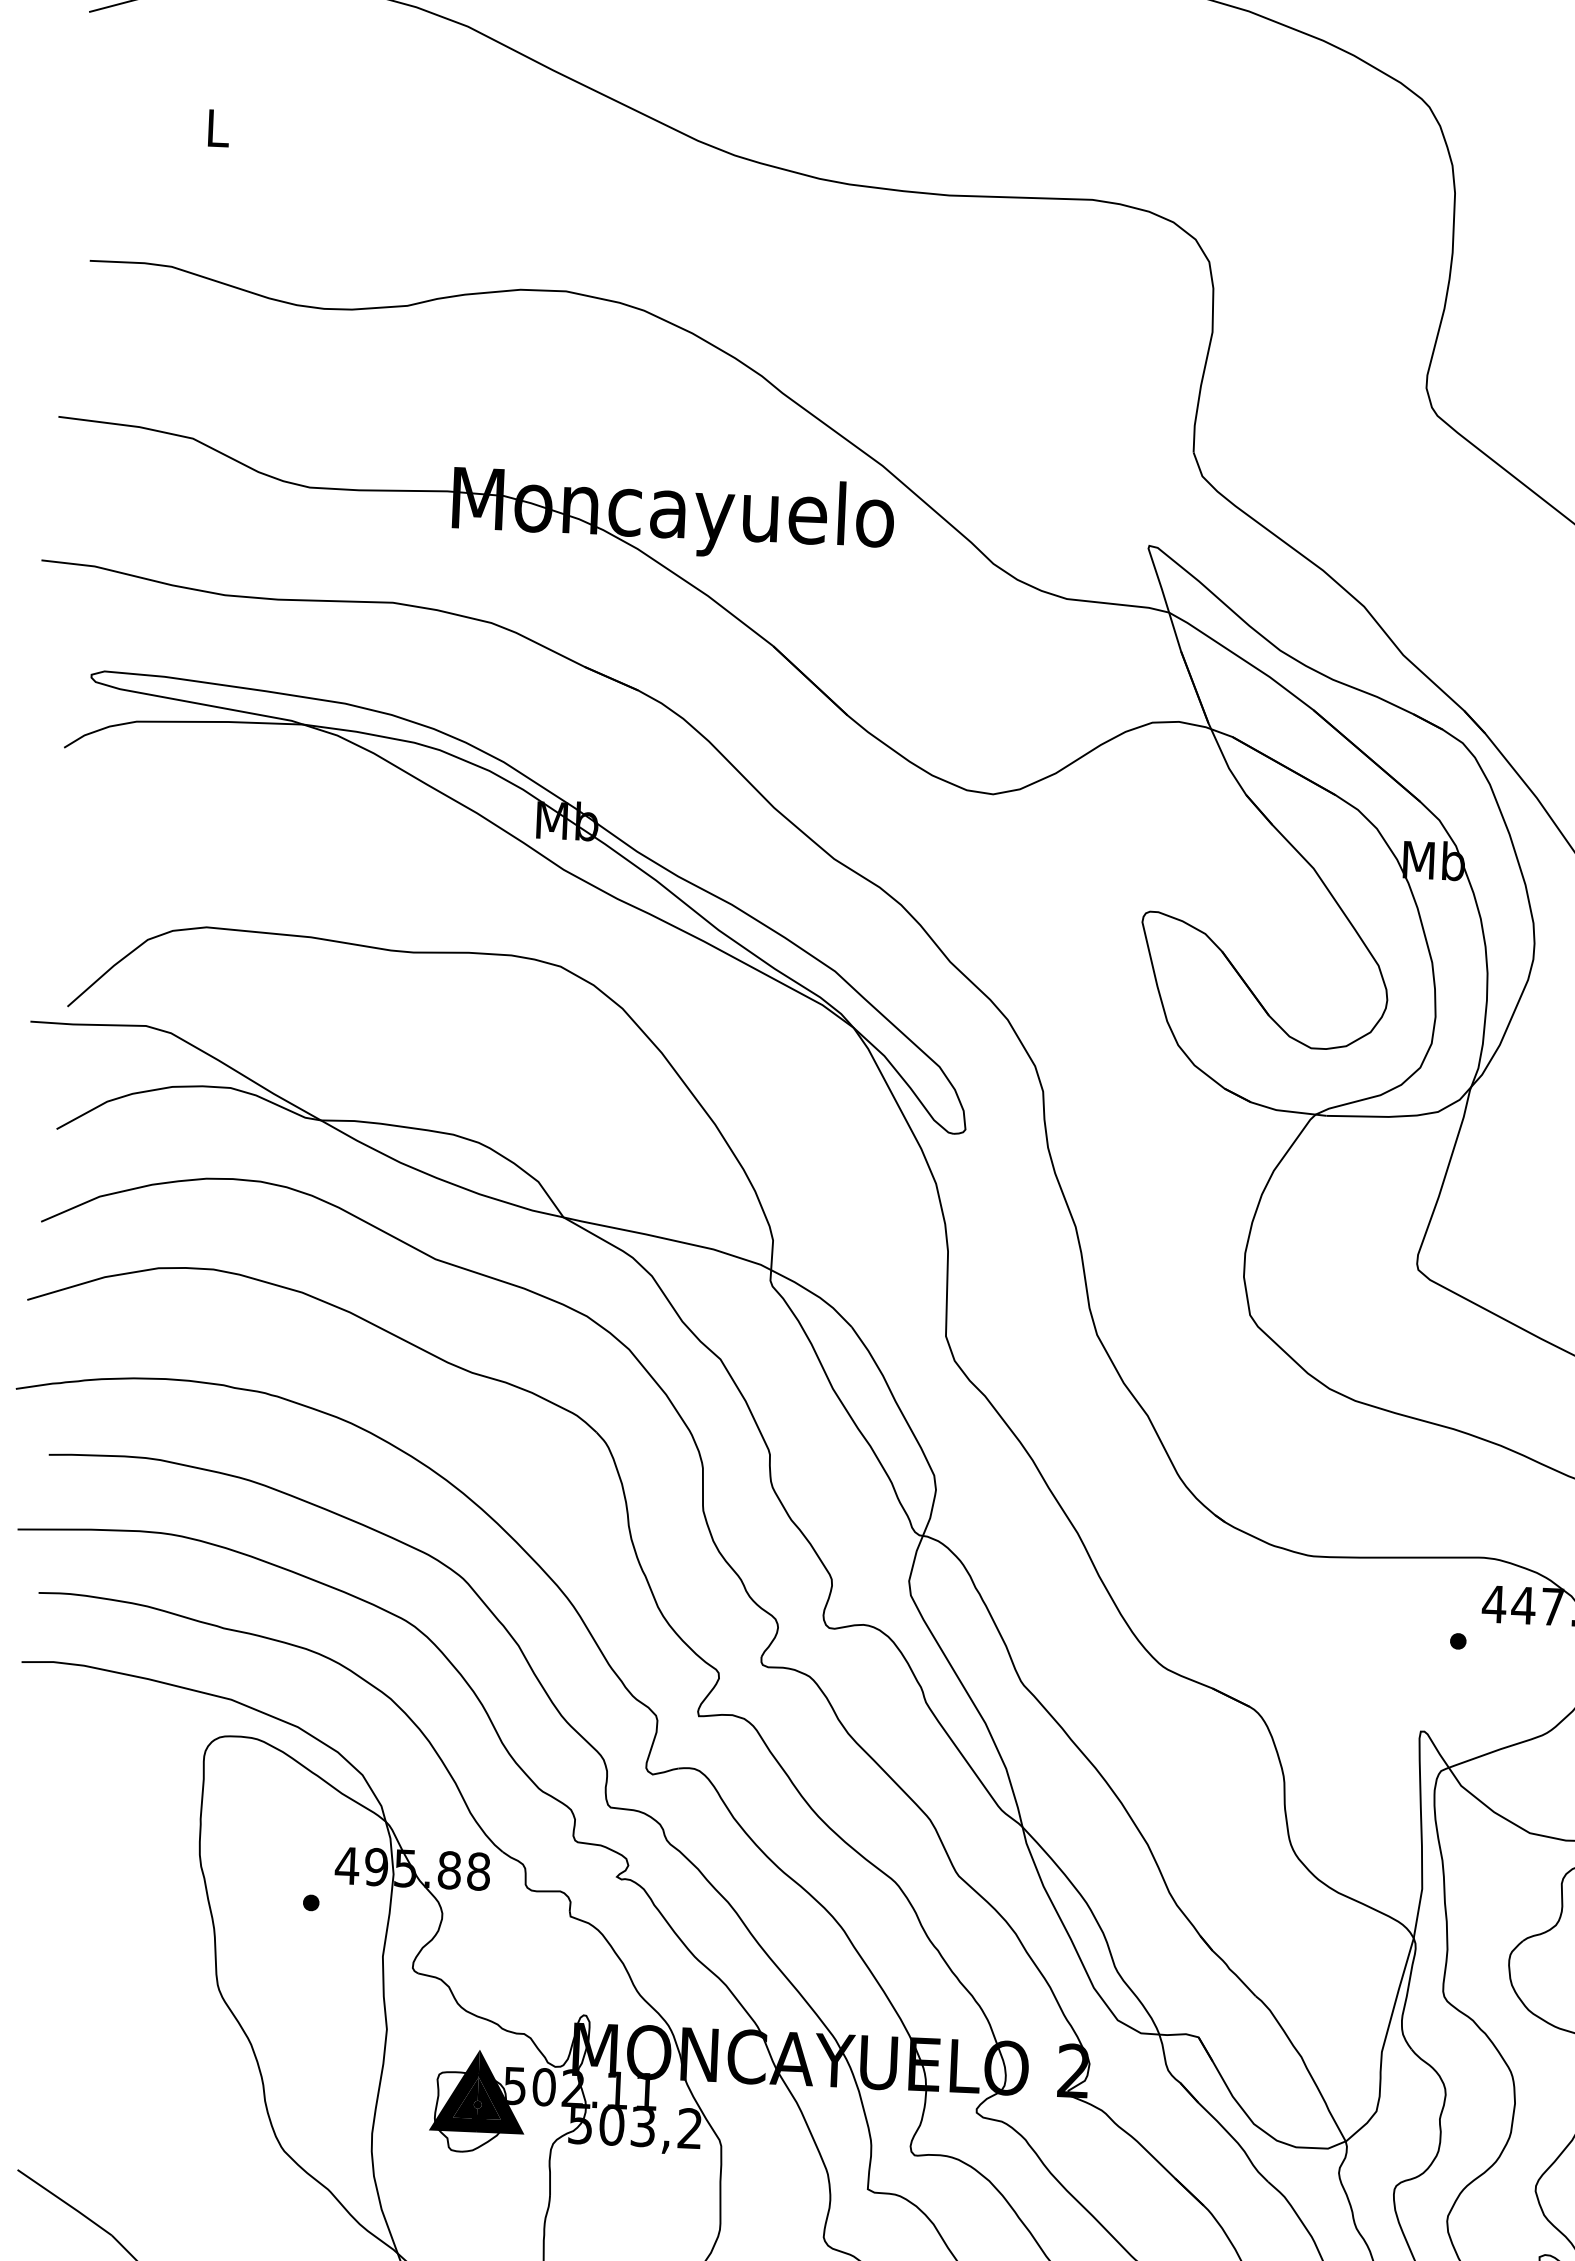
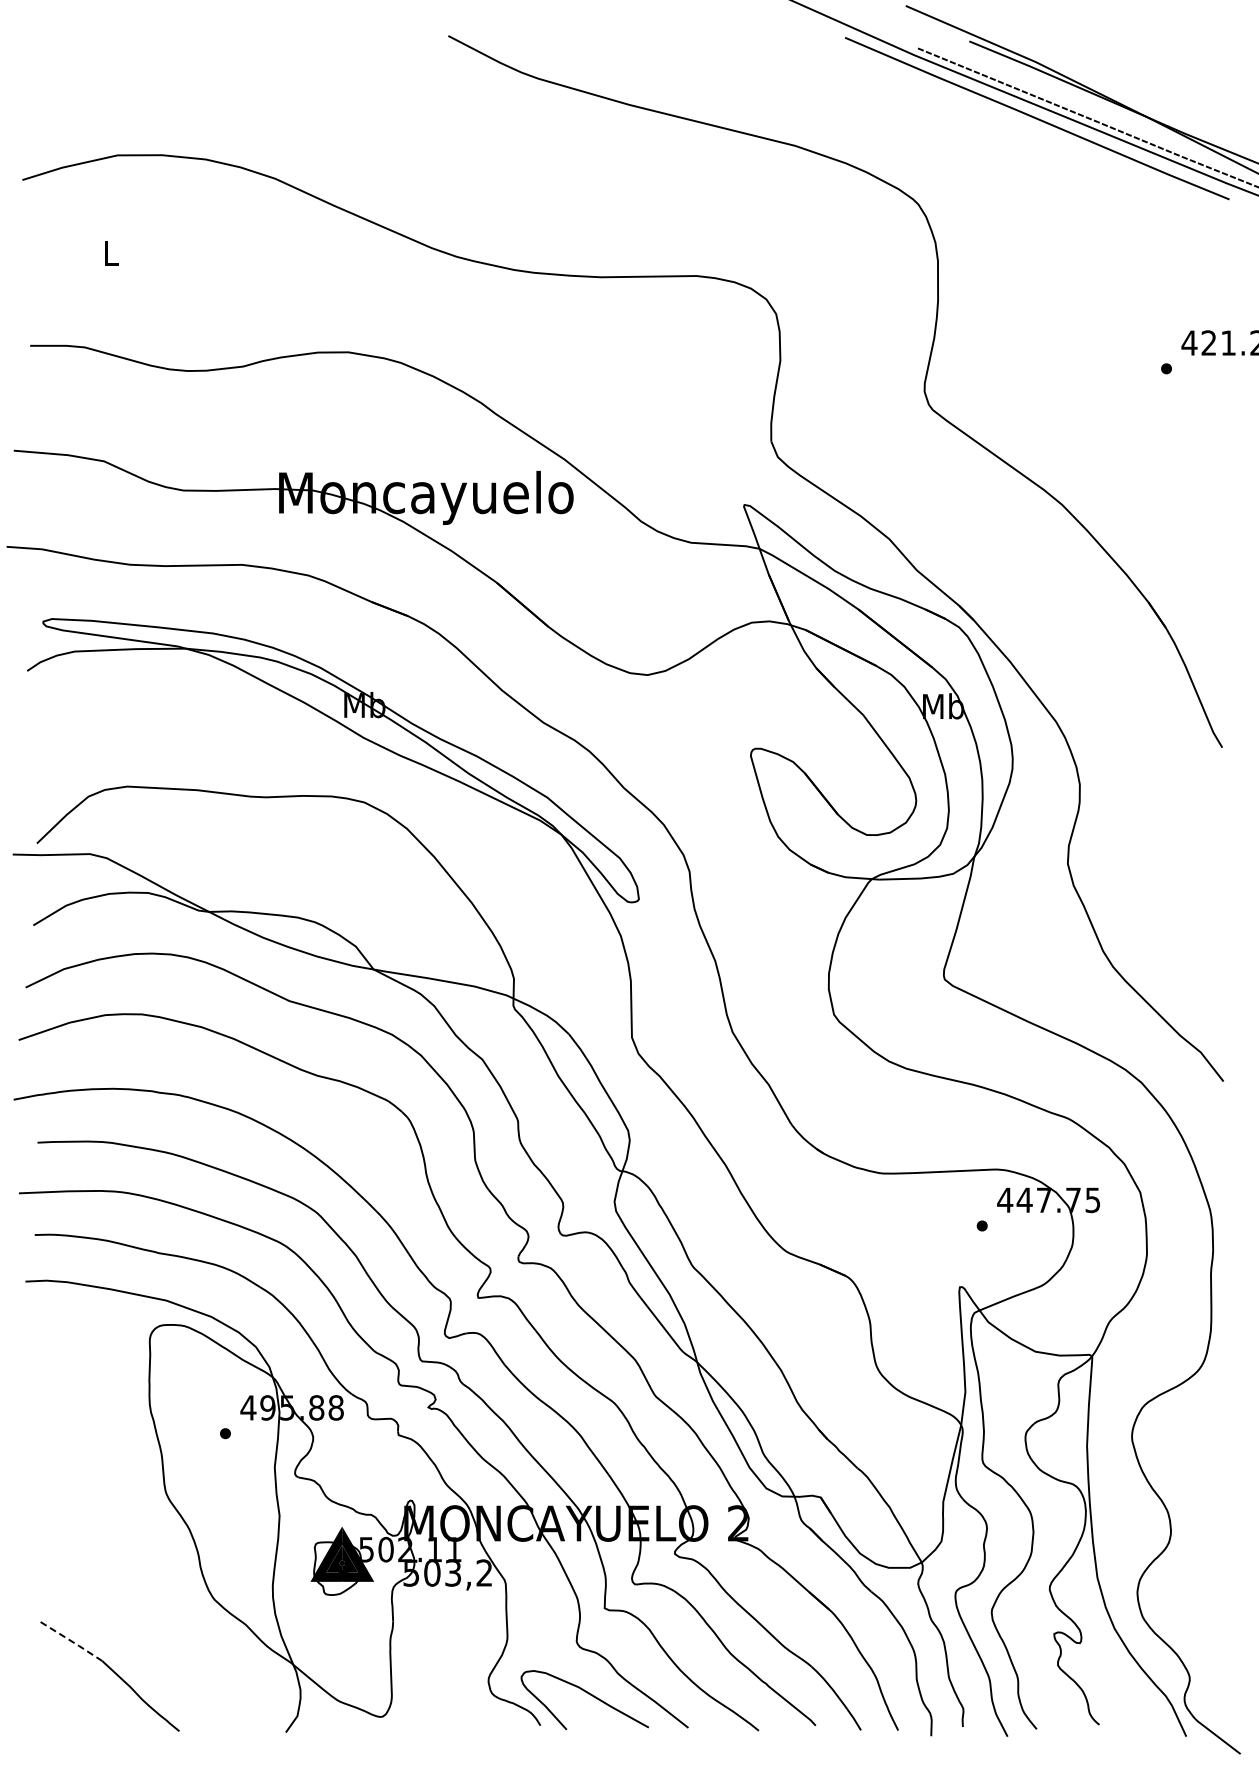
line: (65, 2202) -> (70, 1640), solid -> dashed

